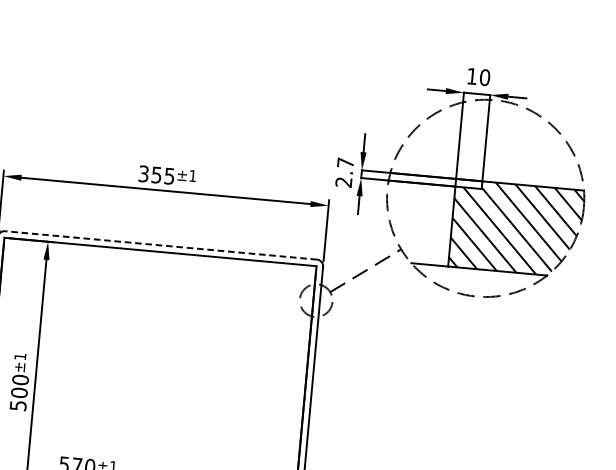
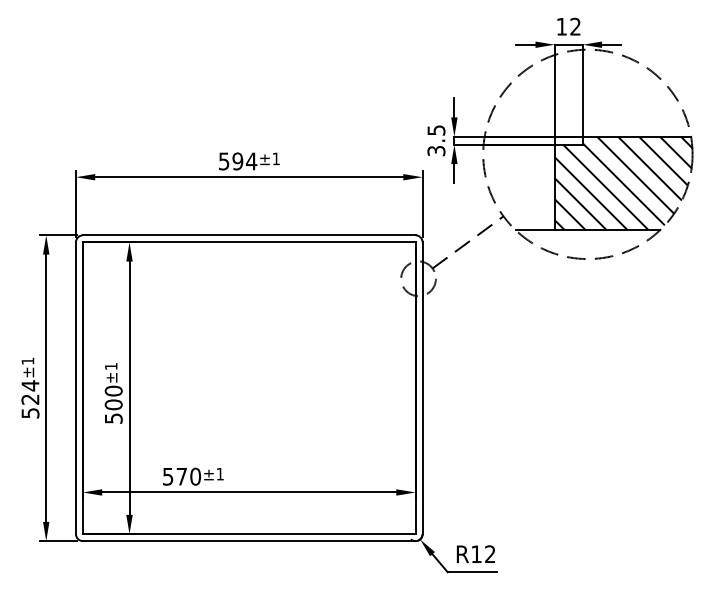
text: (484, 77) -> (575, 26), 10 -> 12
text: (344, 172) -> (436, 140), 2.7 -> 3.5
text: (157, 175) -> (238, 161), 355 -> 594
line: (160, 245) -> (248, 235), dashed -> solid

